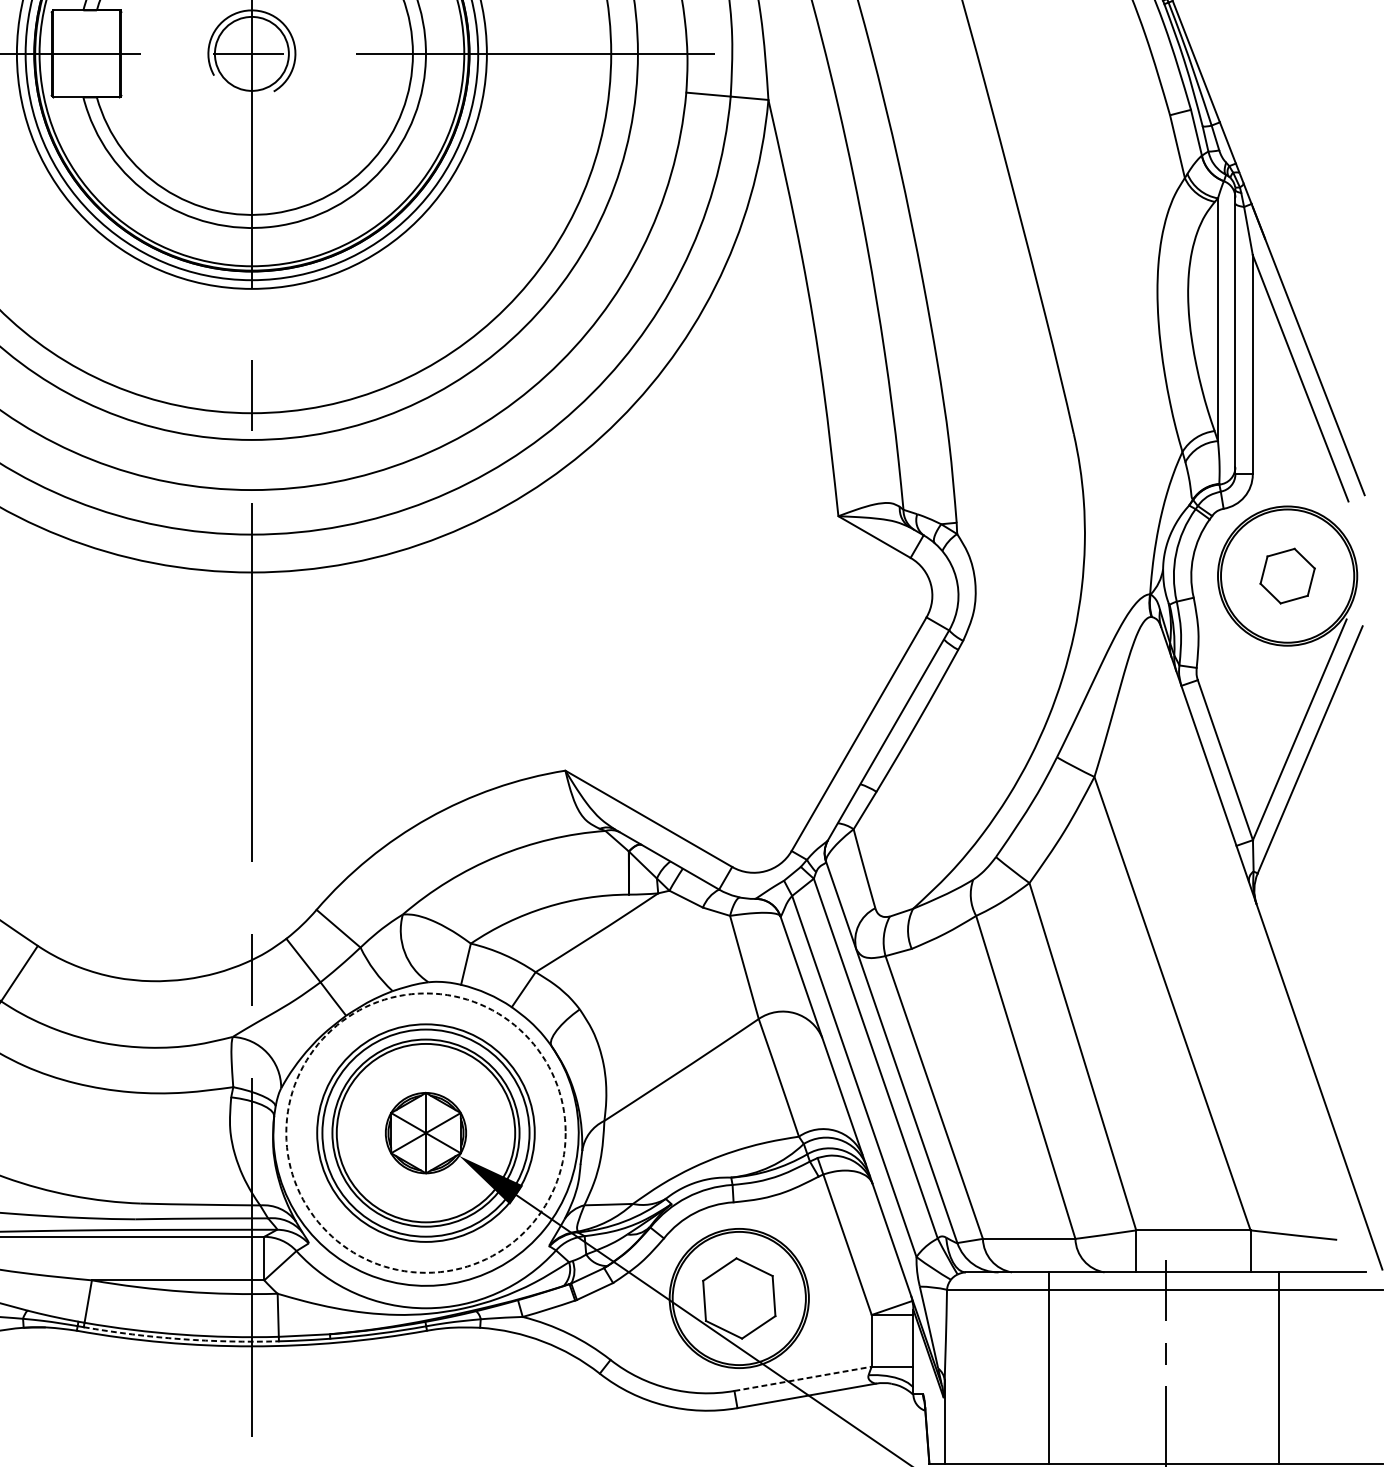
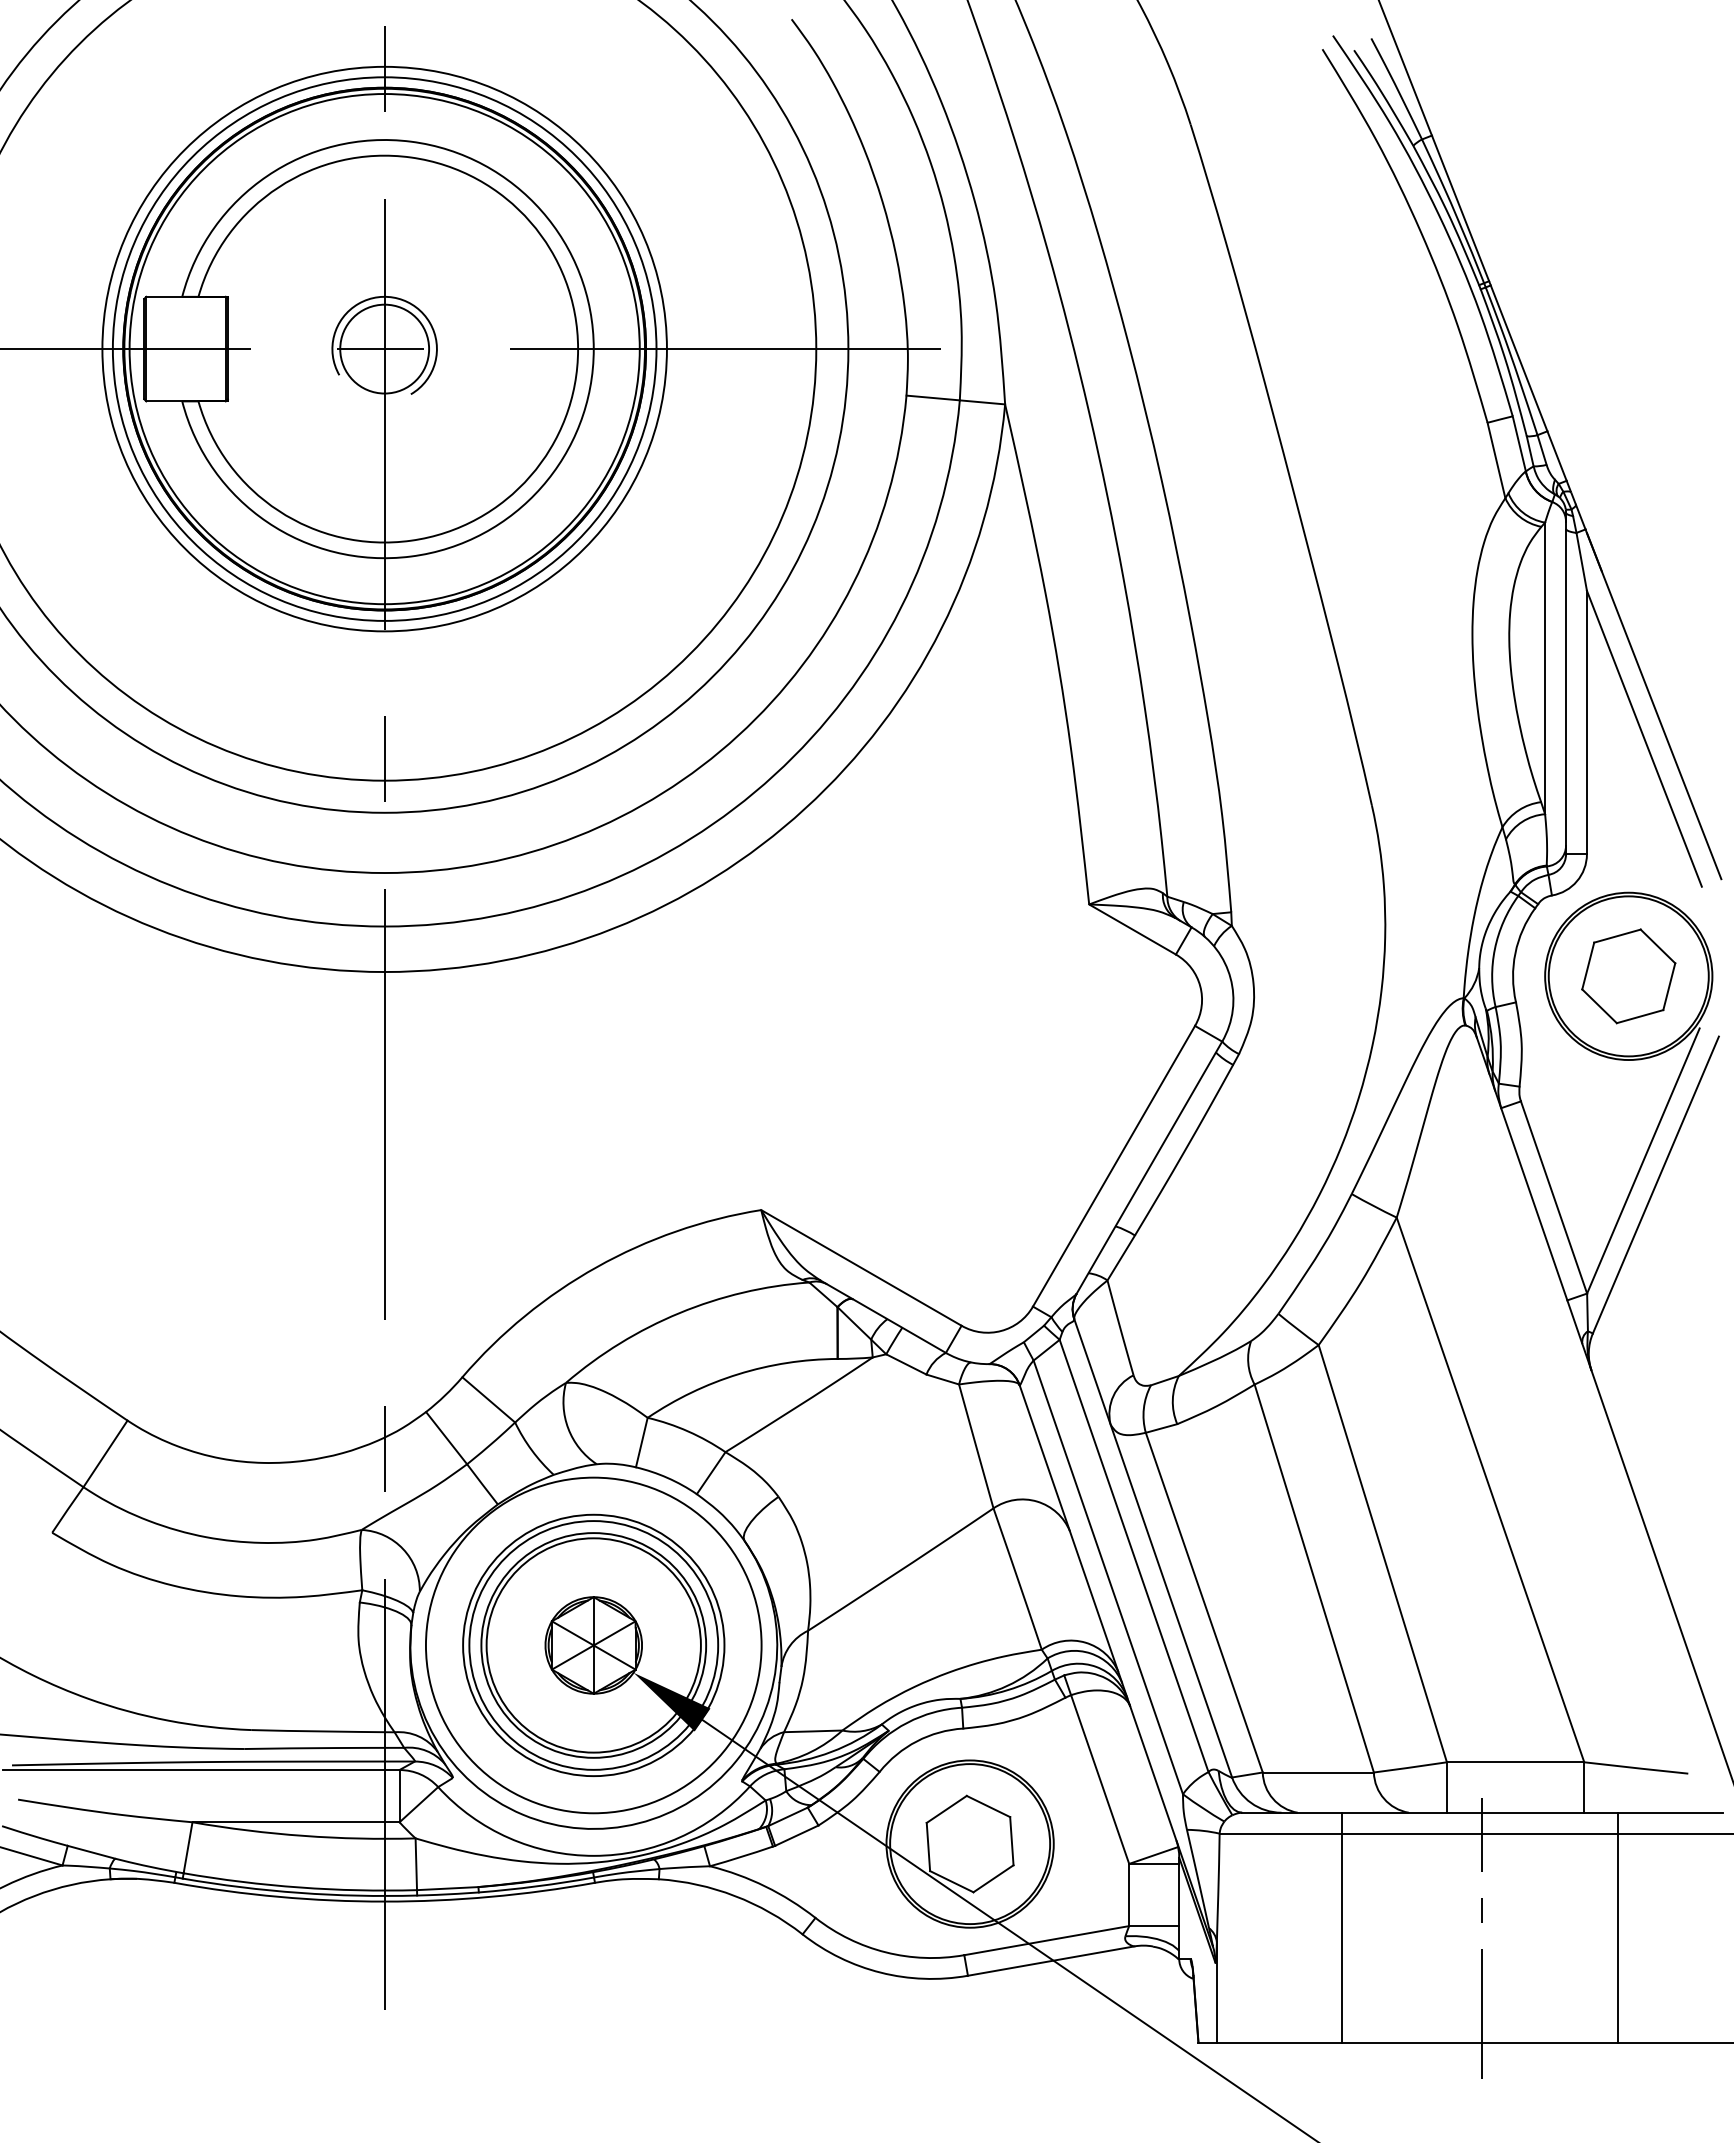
part: (1287, 576) -> (1628, 976), size x1.43
circle: (425, 1133) -> (593, 1645), dashed -> solid
arc: (181, 1338) -> (299, 1892), dashed -> solid
line: (802, 1378) -> (1046, 1940), dashed -> solid

